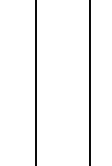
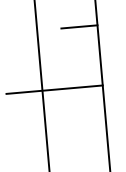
line: (73, 43) -> (78, 27), added
line: (47, 96) -> (54, 89), added

